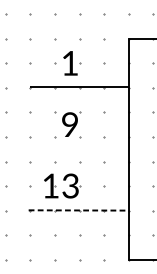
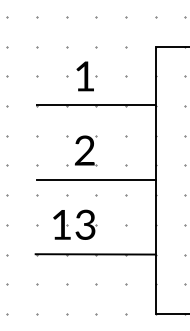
text: (69, 124) -> (84, 150), 9 -> 2
line: (78, 149) -> (95, 180), added
line: (78, 210) -> (95, 254), dashed -> solid

